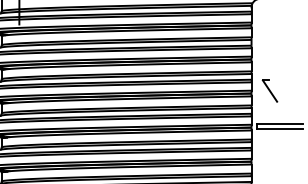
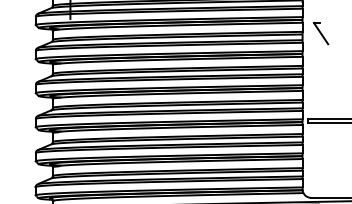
part: (269, 90) -> (320, 33), moved

